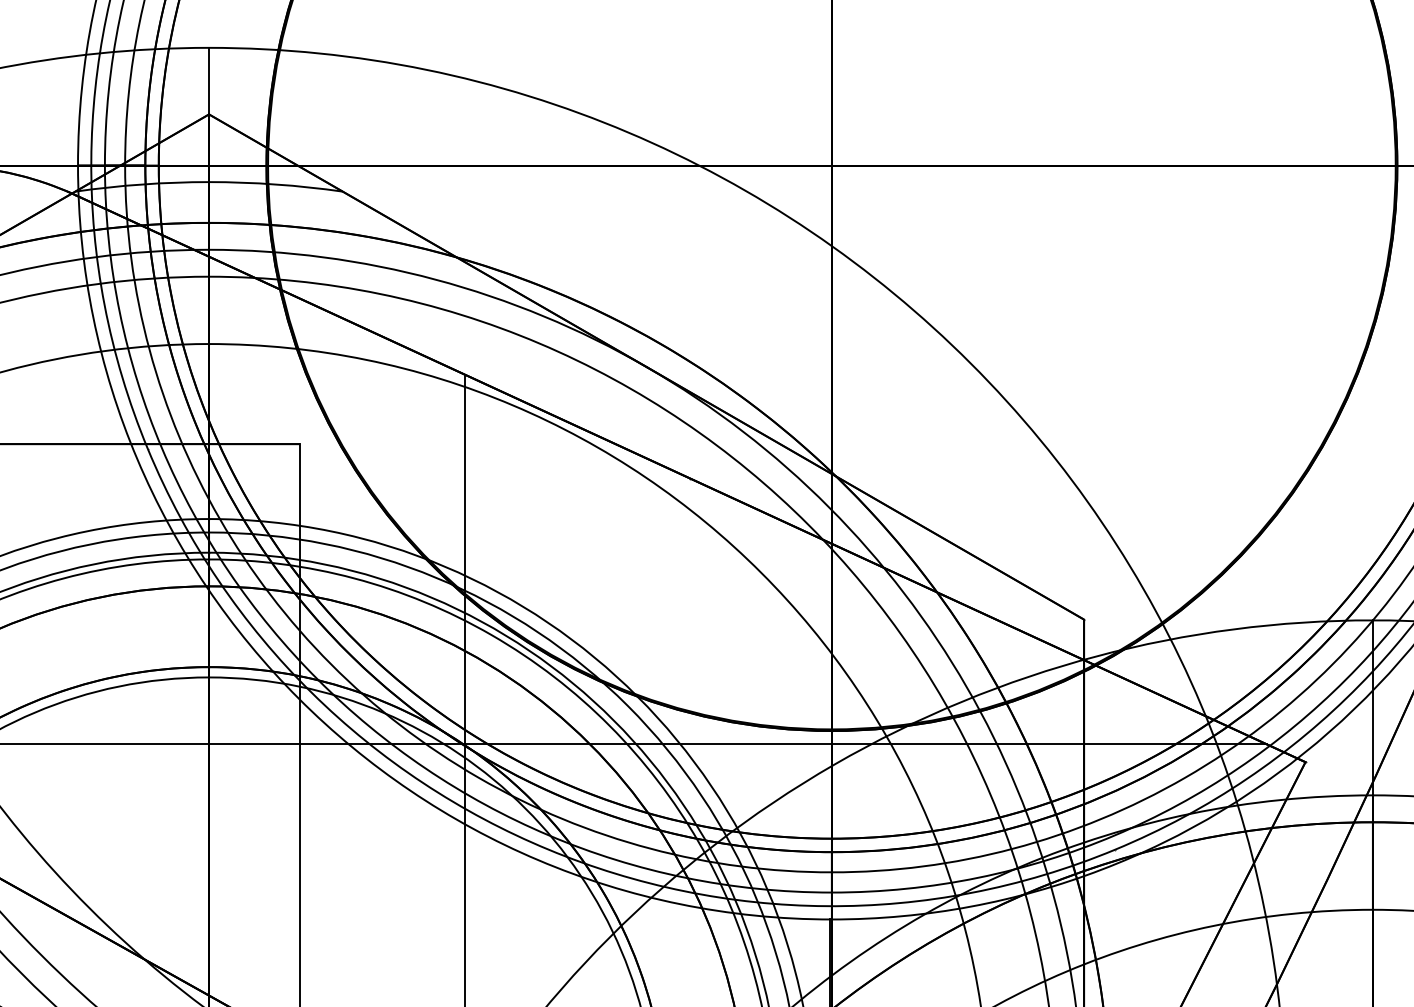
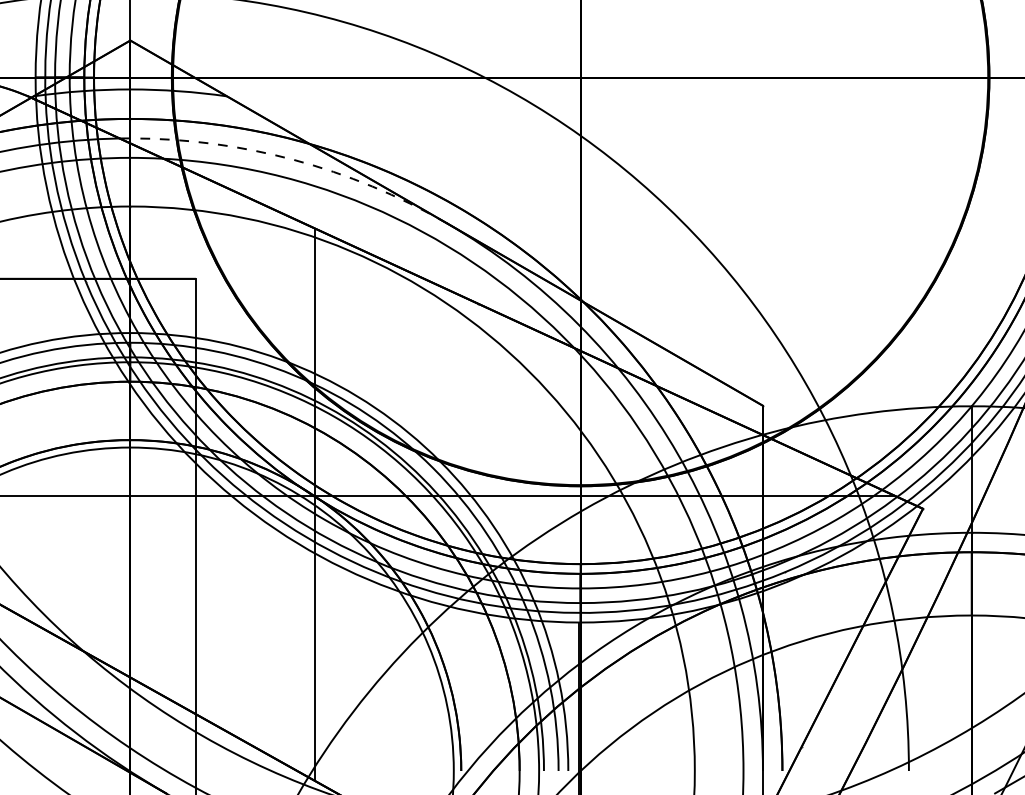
arc: (436, 278) -> (294, 159), solid -> dashed

